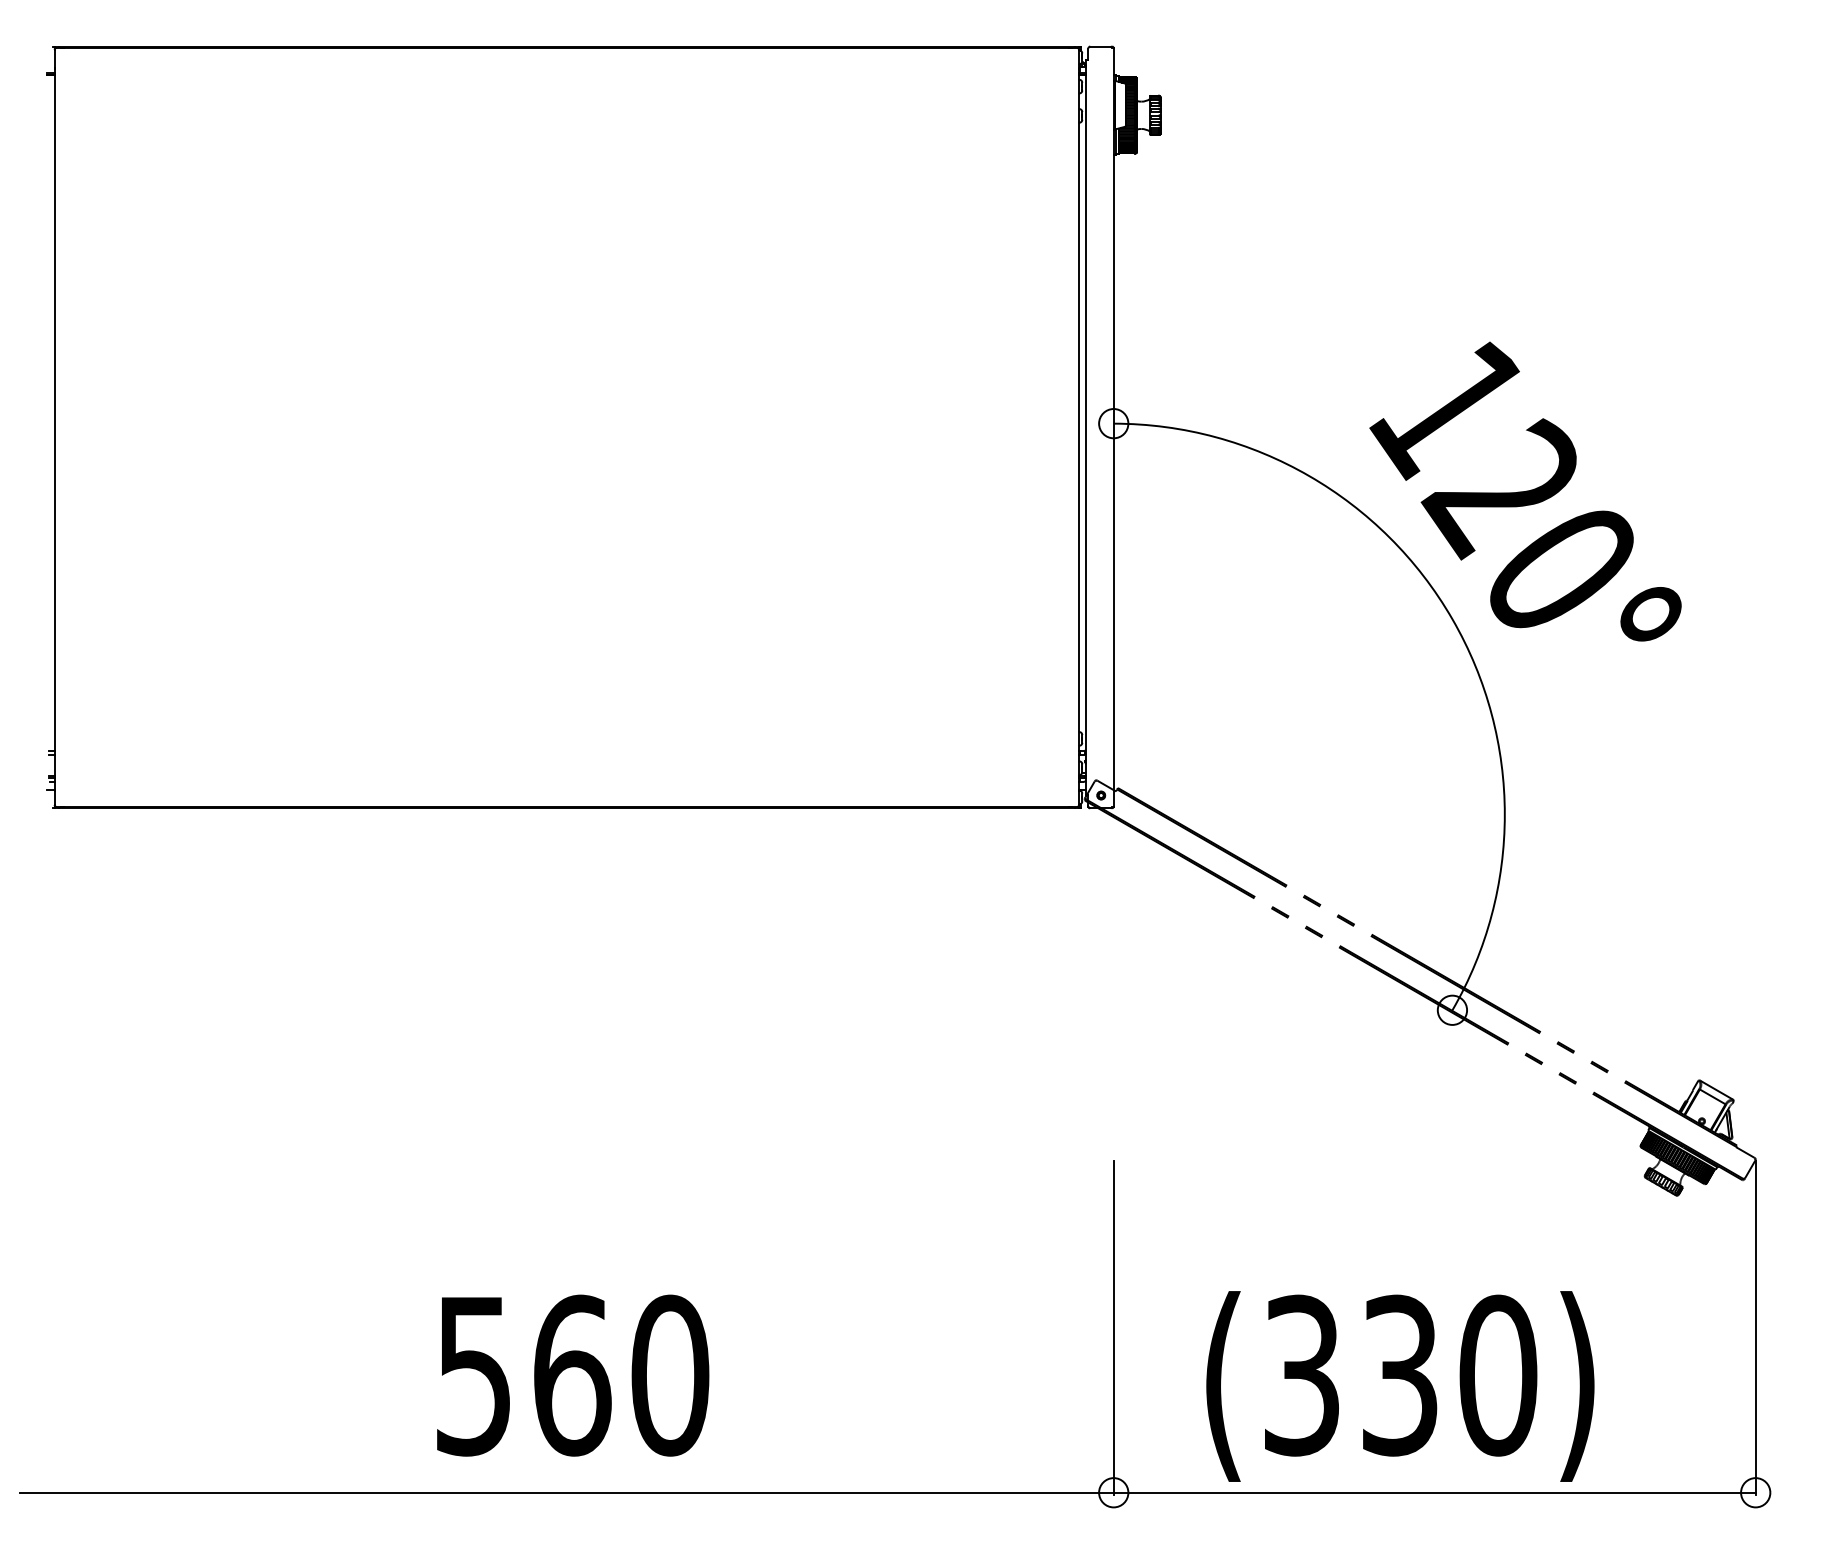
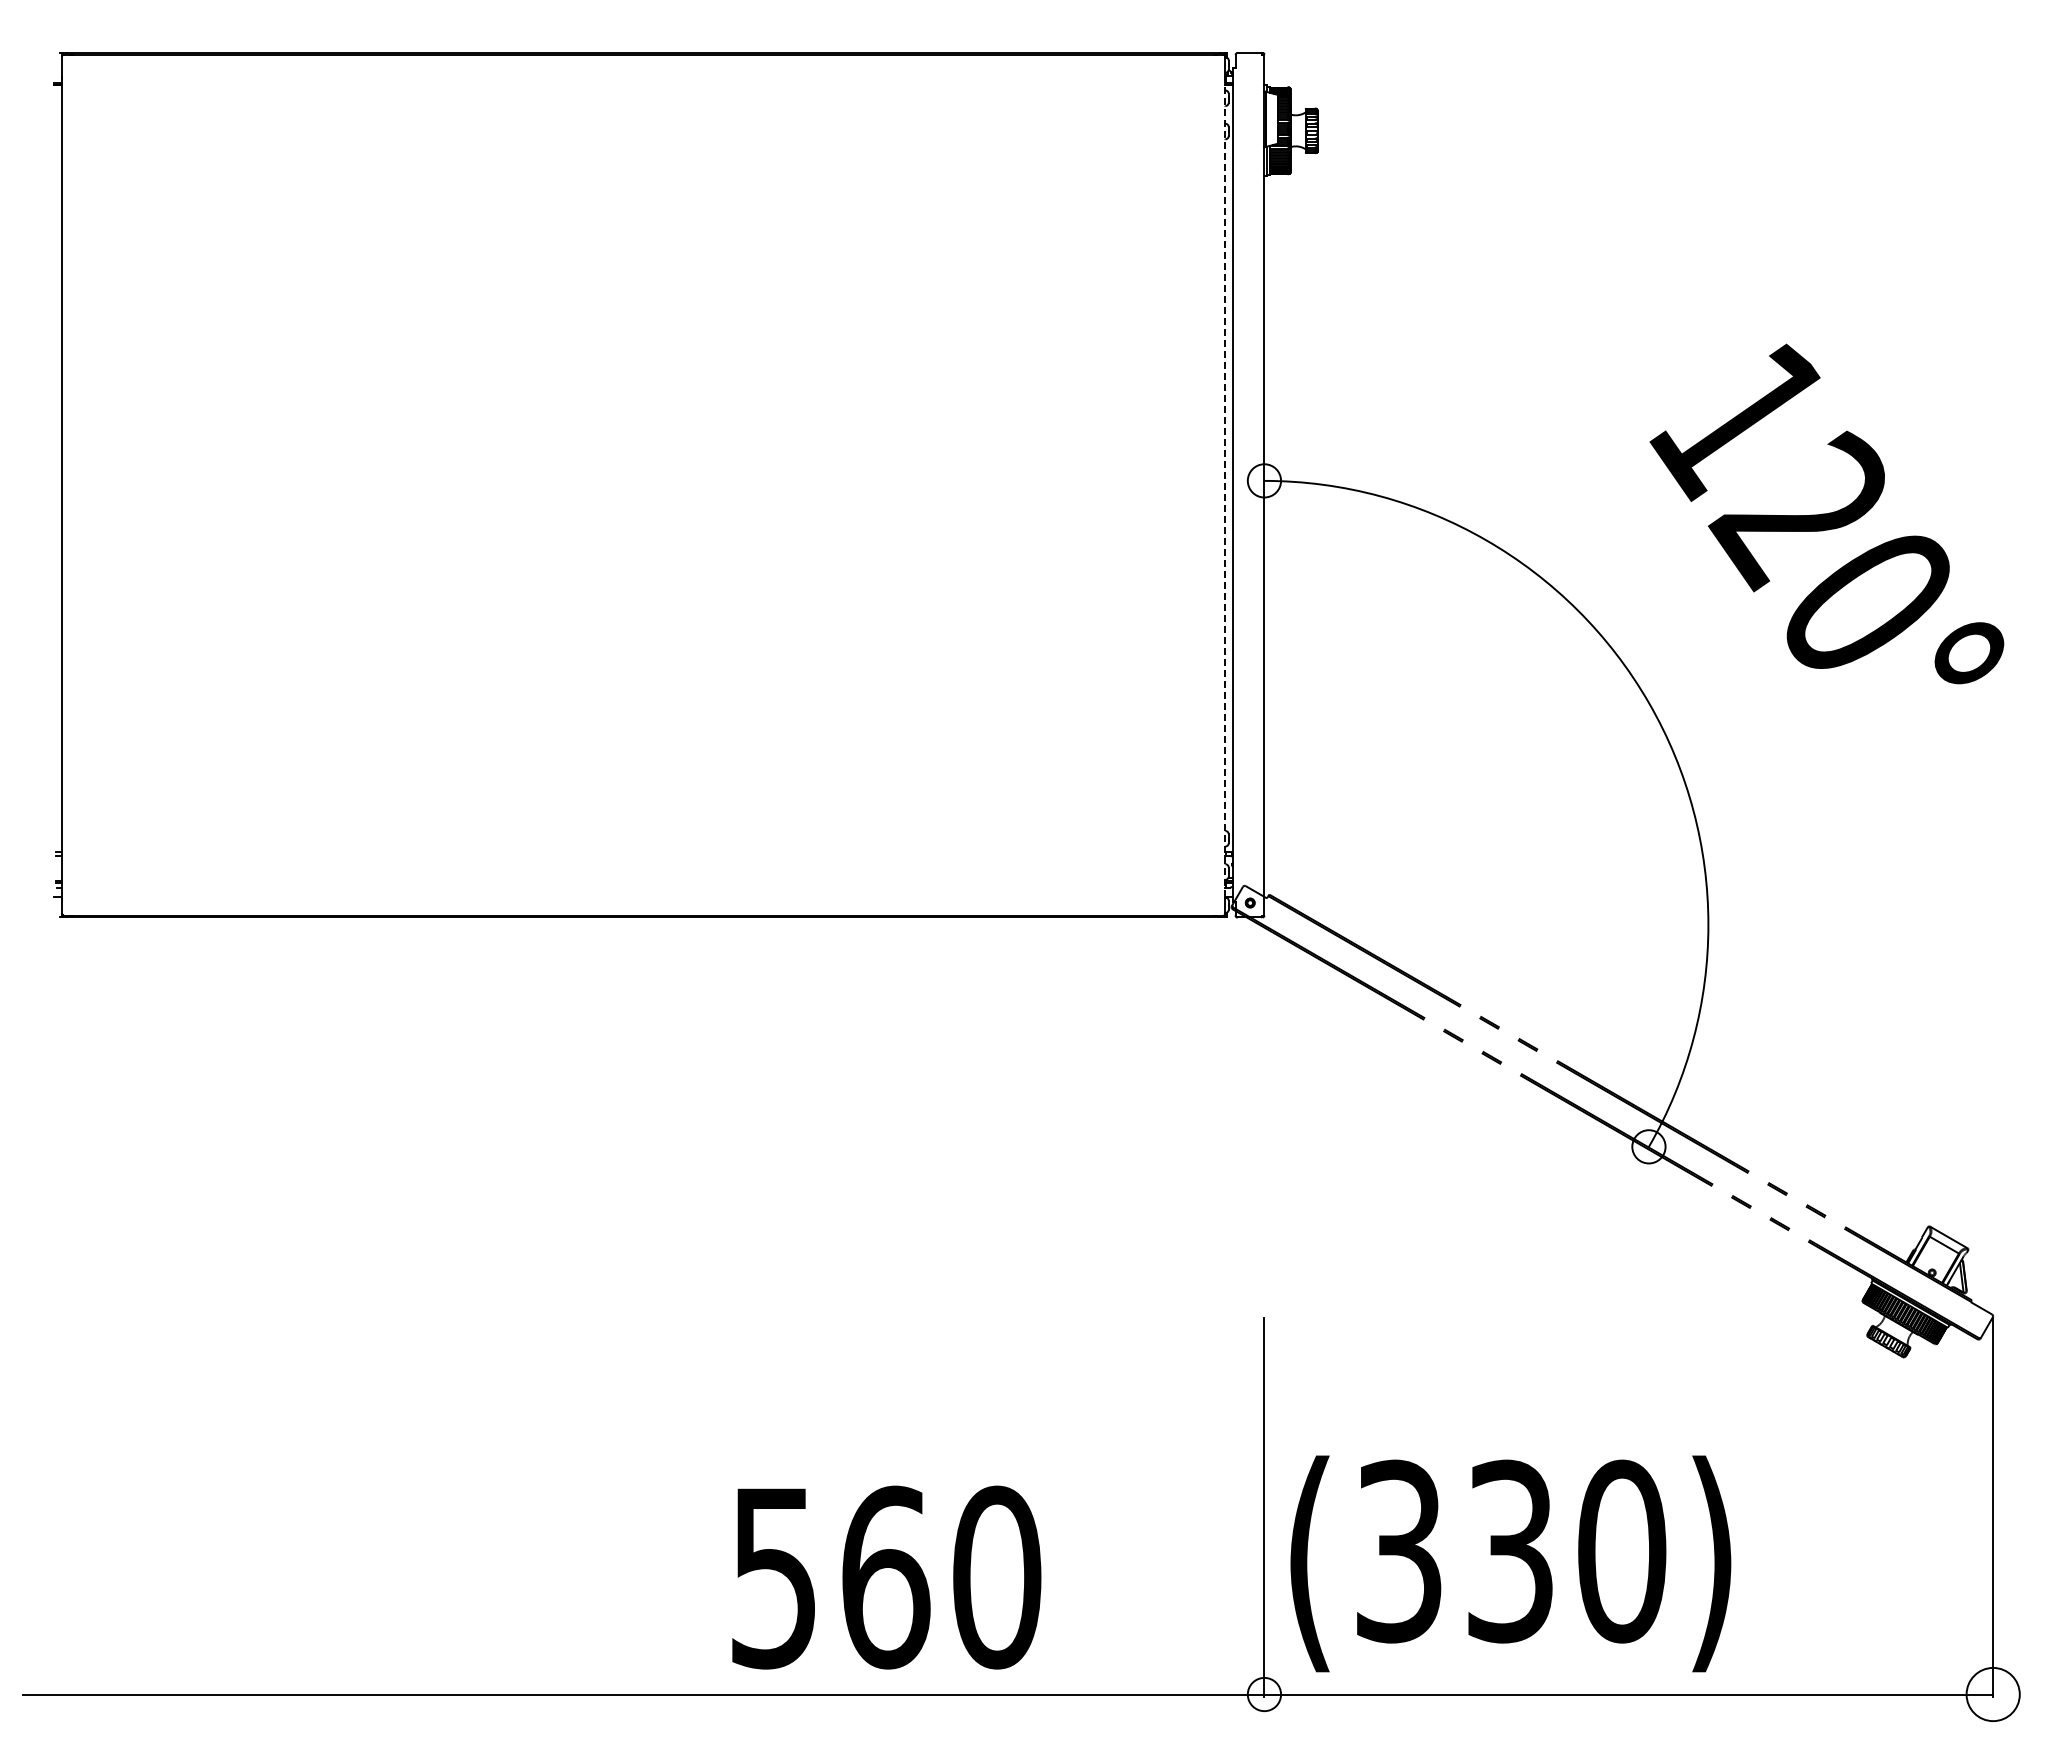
line: (1079, 429) -> (1225, 487), solid -> dashed
text: (1525, 491) -> (1826, 513), moved
text: (572, 1375) -> (886, 1577), moved
text: (1400, 1386) -> (1510, 1563), moved
circle: (1755, 1492) -> (1992, 1694), size x1.6

